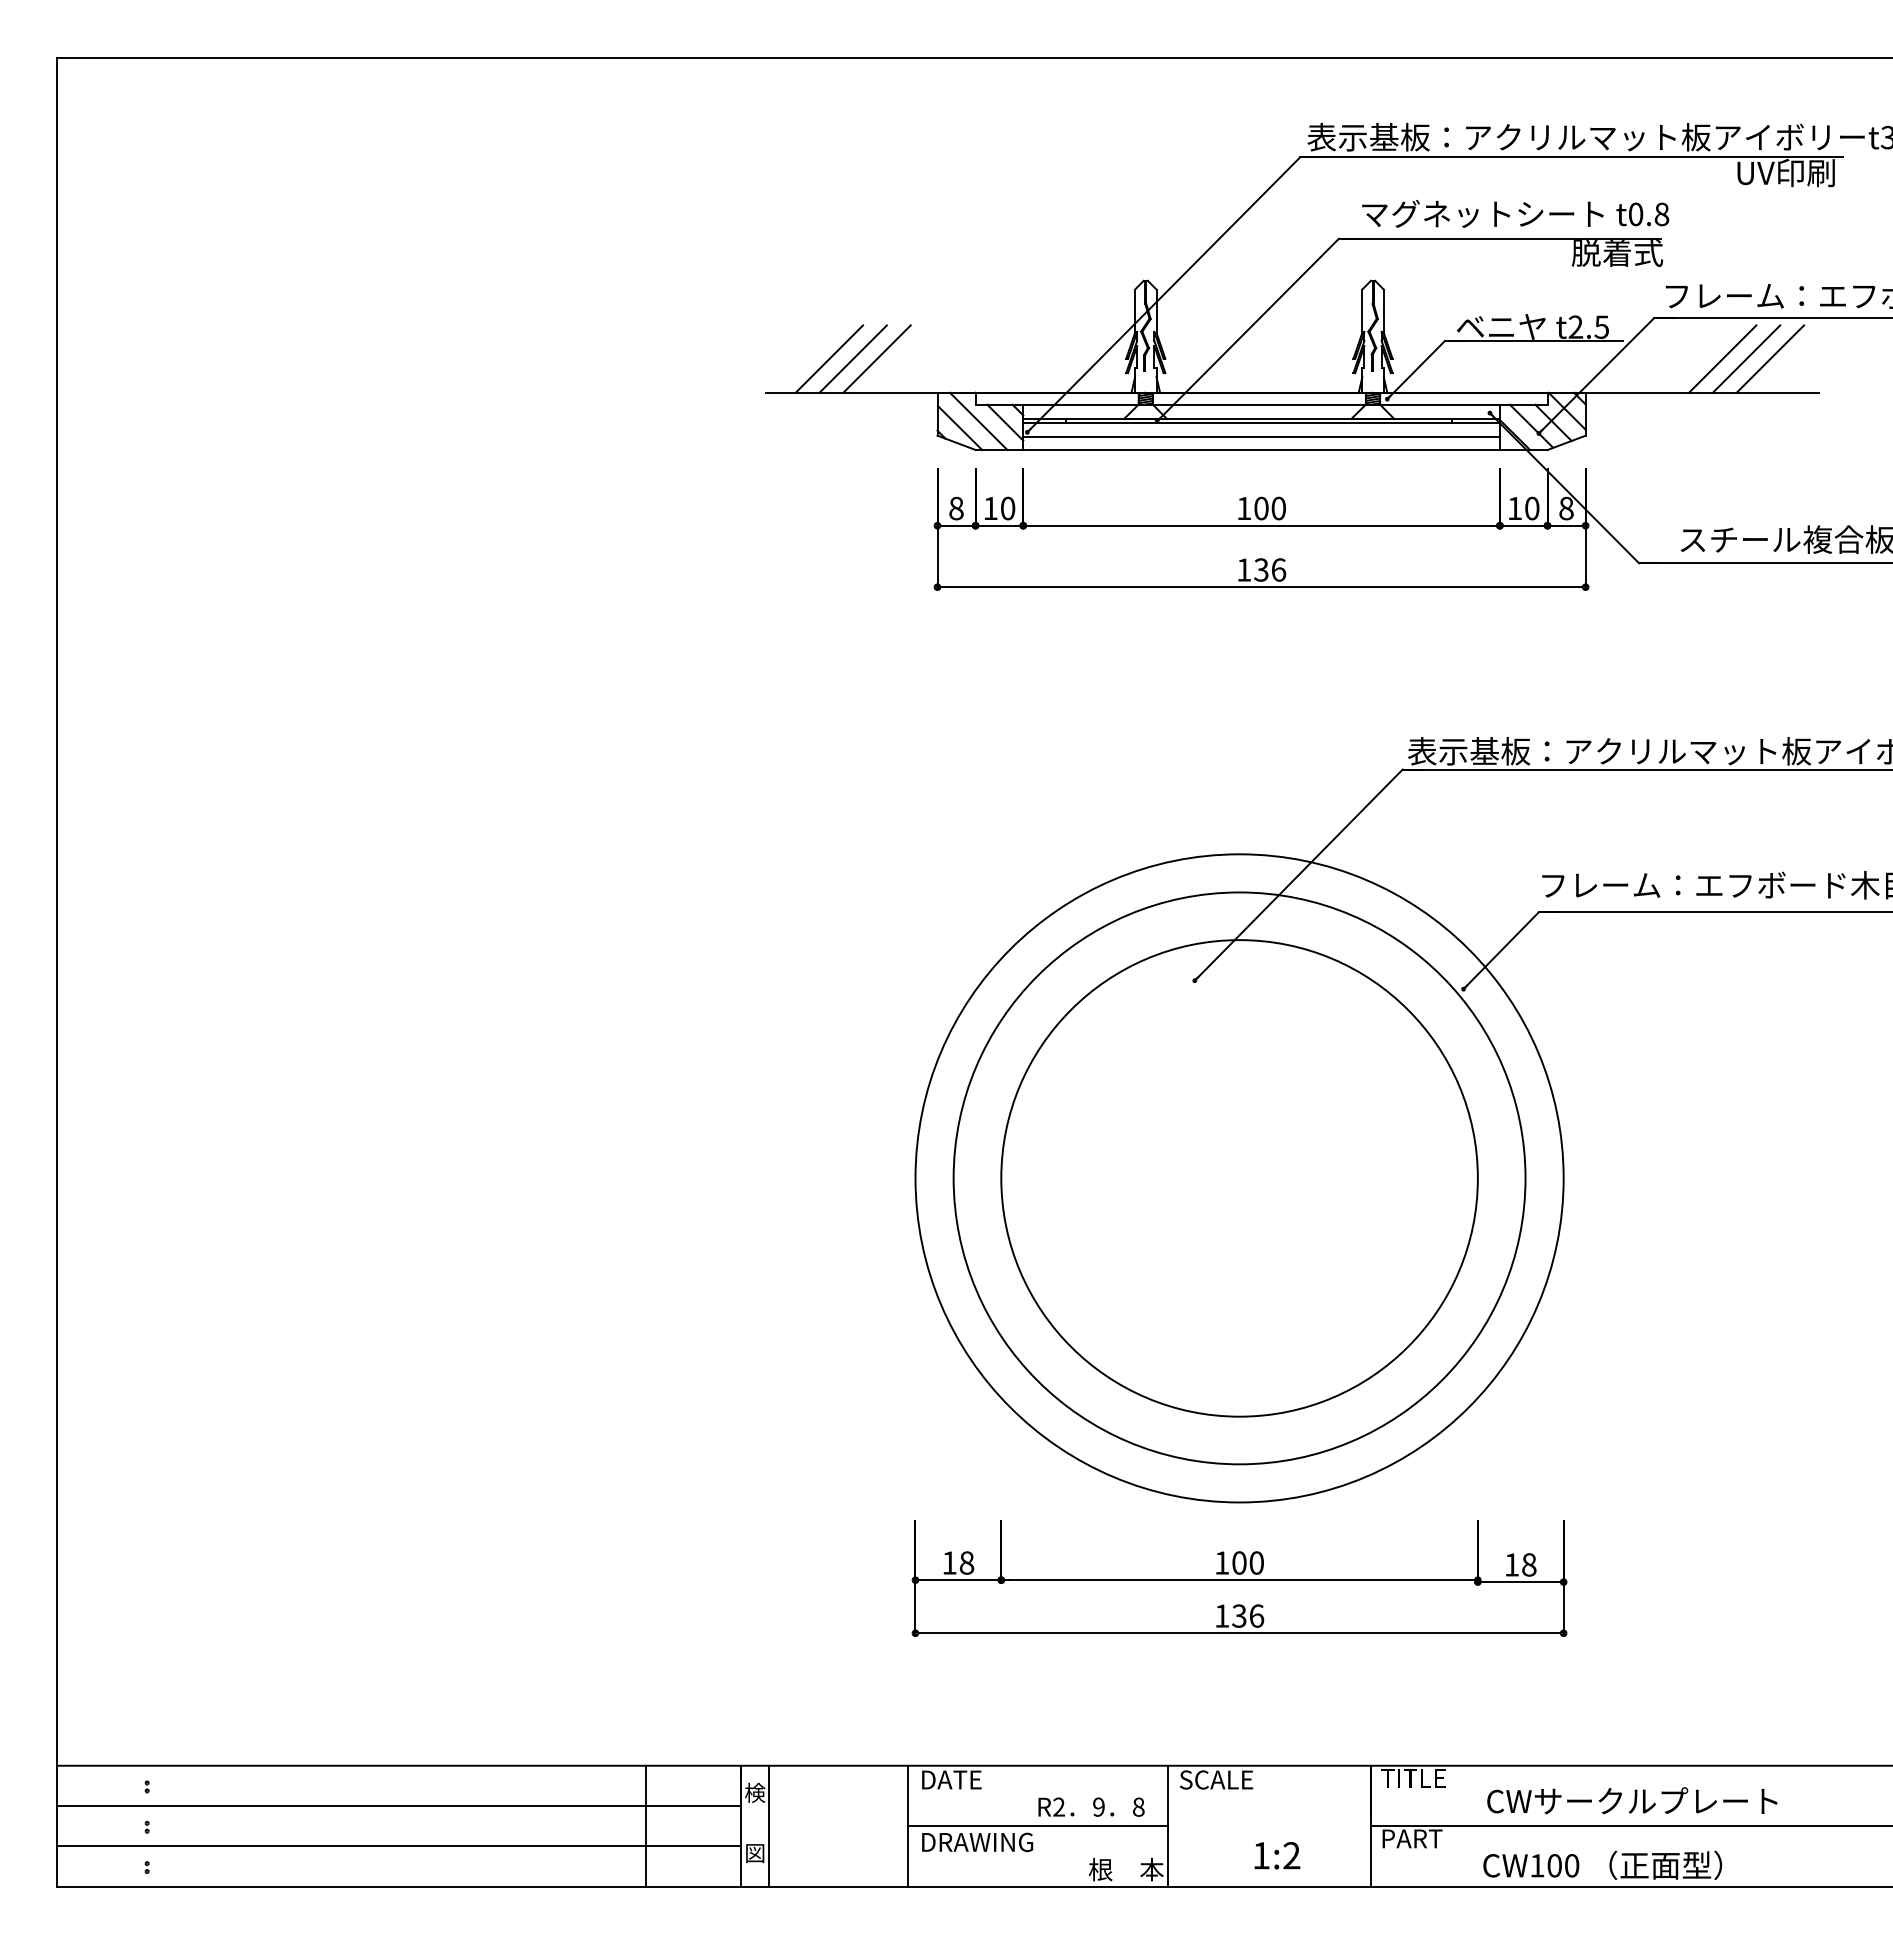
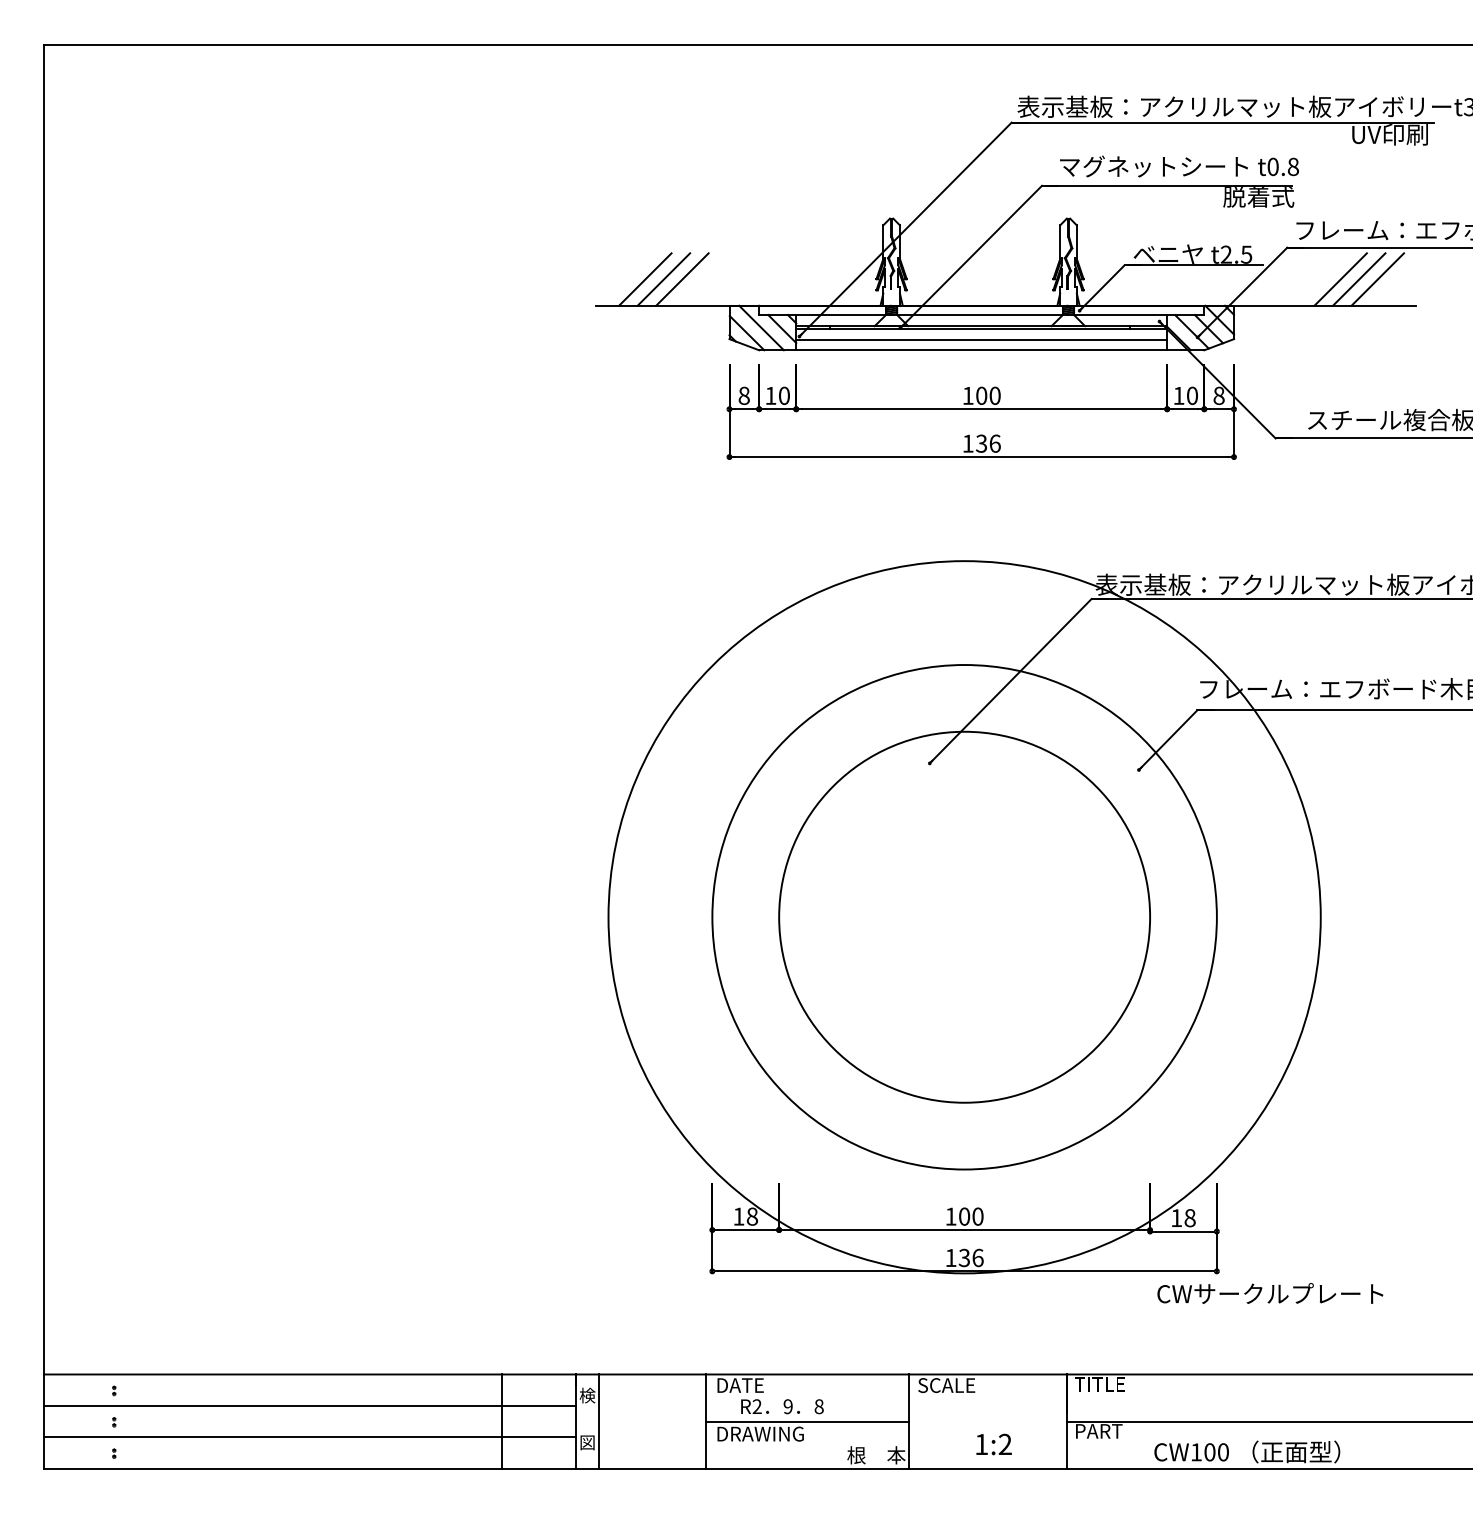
circle: (1239, 1178) -> (964, 917), size x1.6
text: (1632, 1800) -> (1270, 1293), moved
text: (1091, 1806) -> (782, 1406), moved

